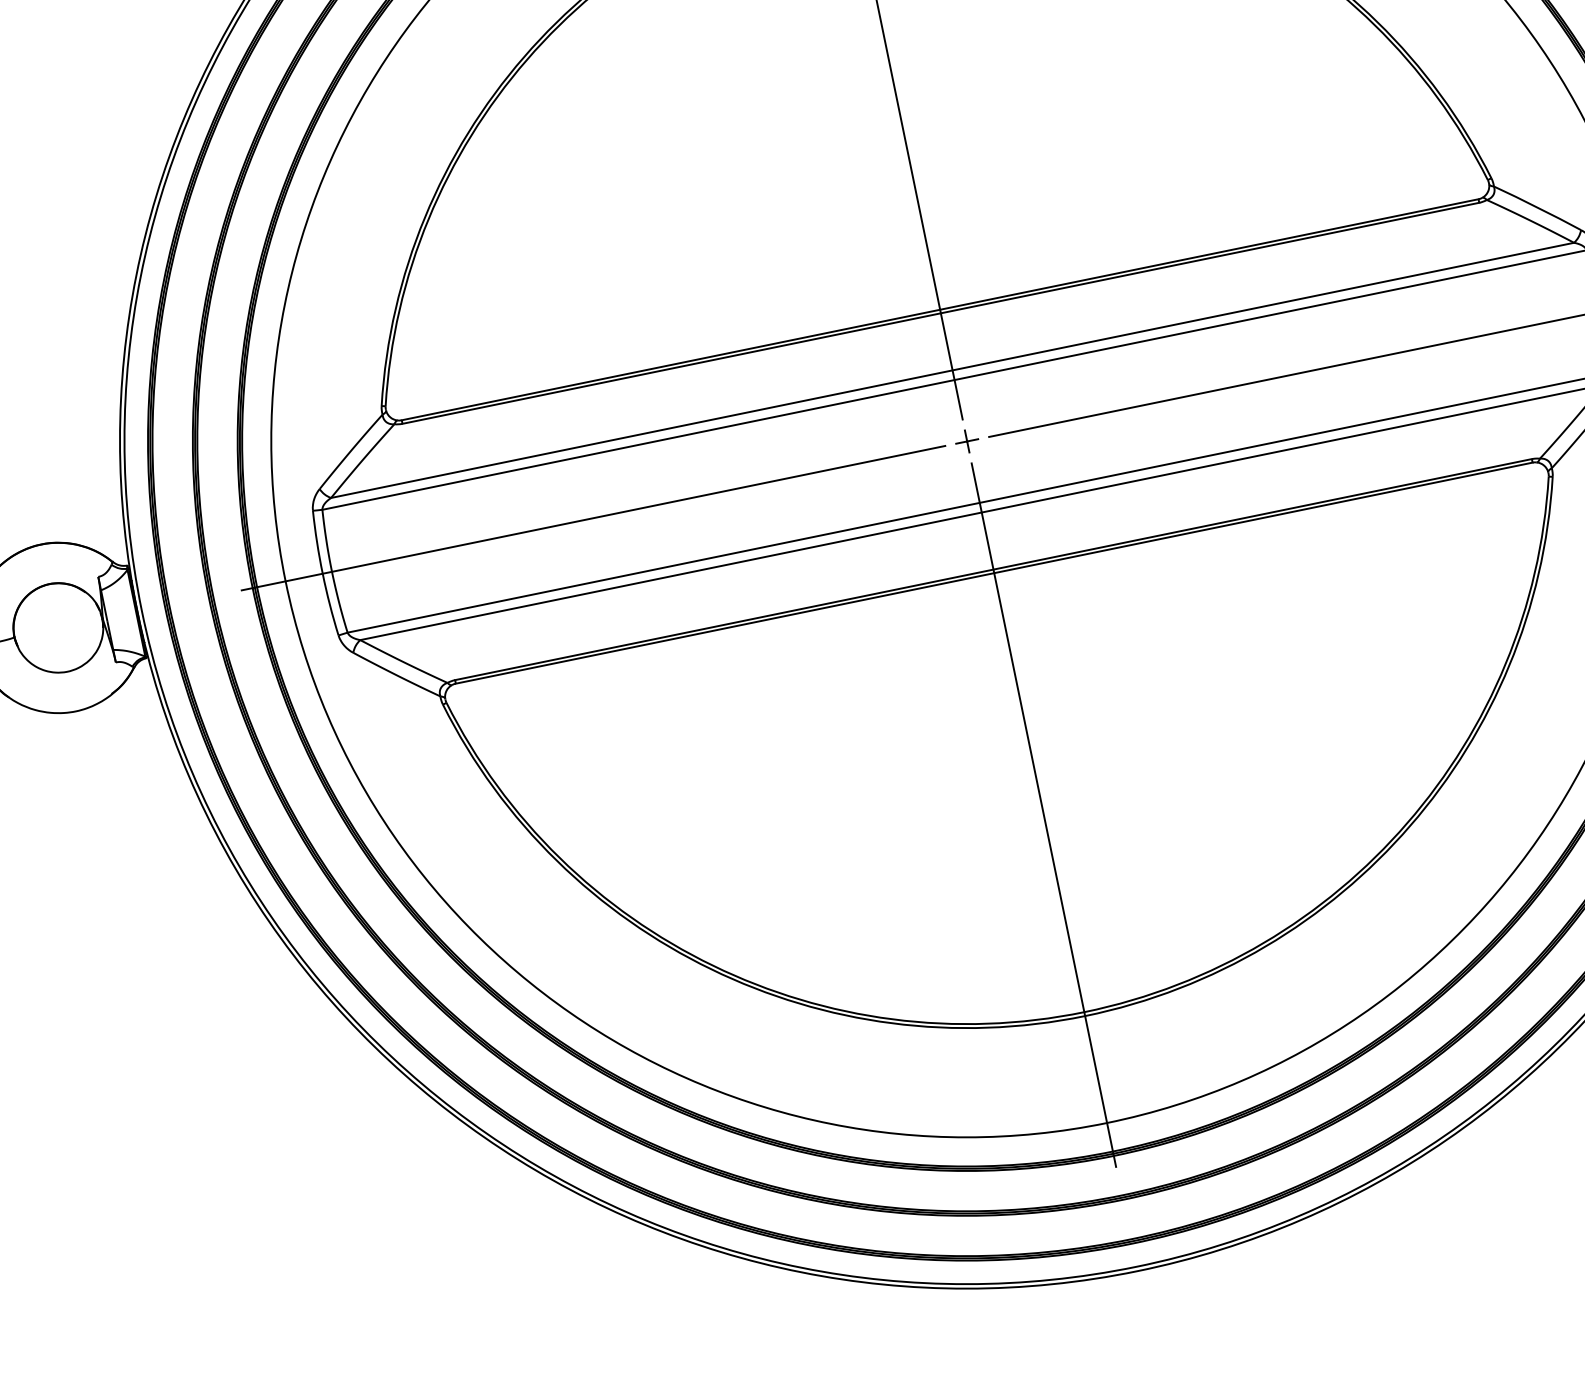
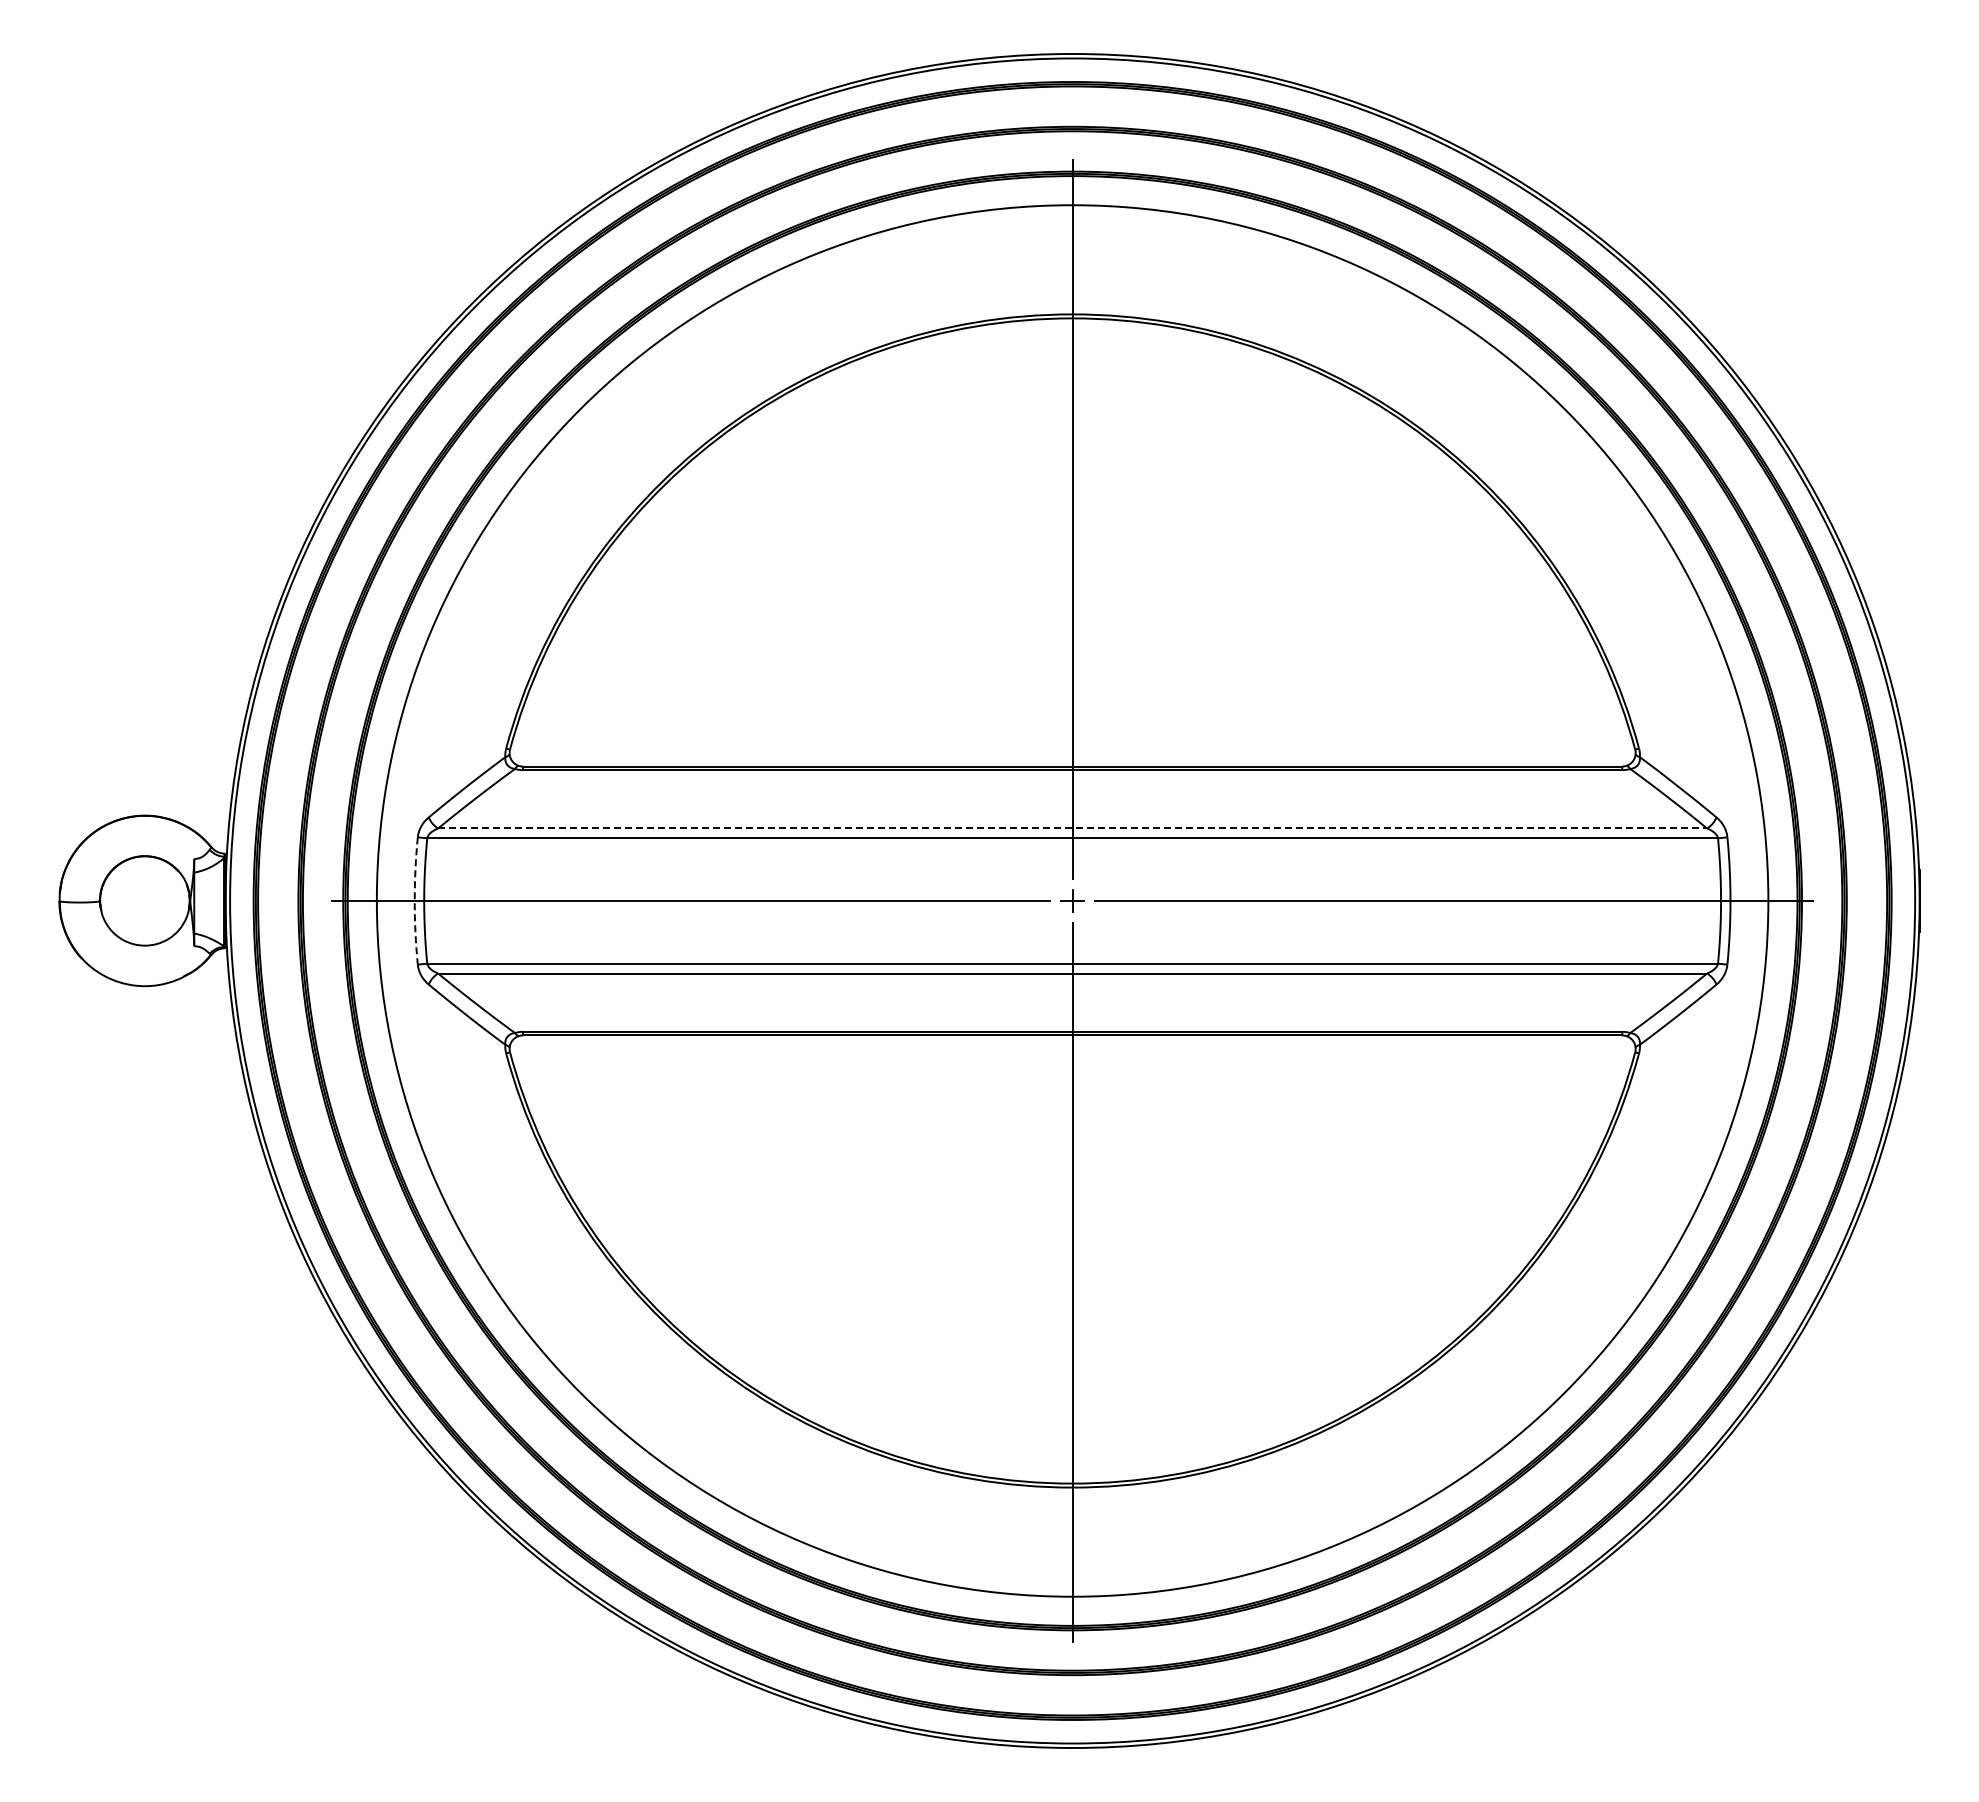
line: (953, 370) -> (1073, 828), solid -> dashed
arc: (322, 573) -> (414, 900), solid -> dashed

